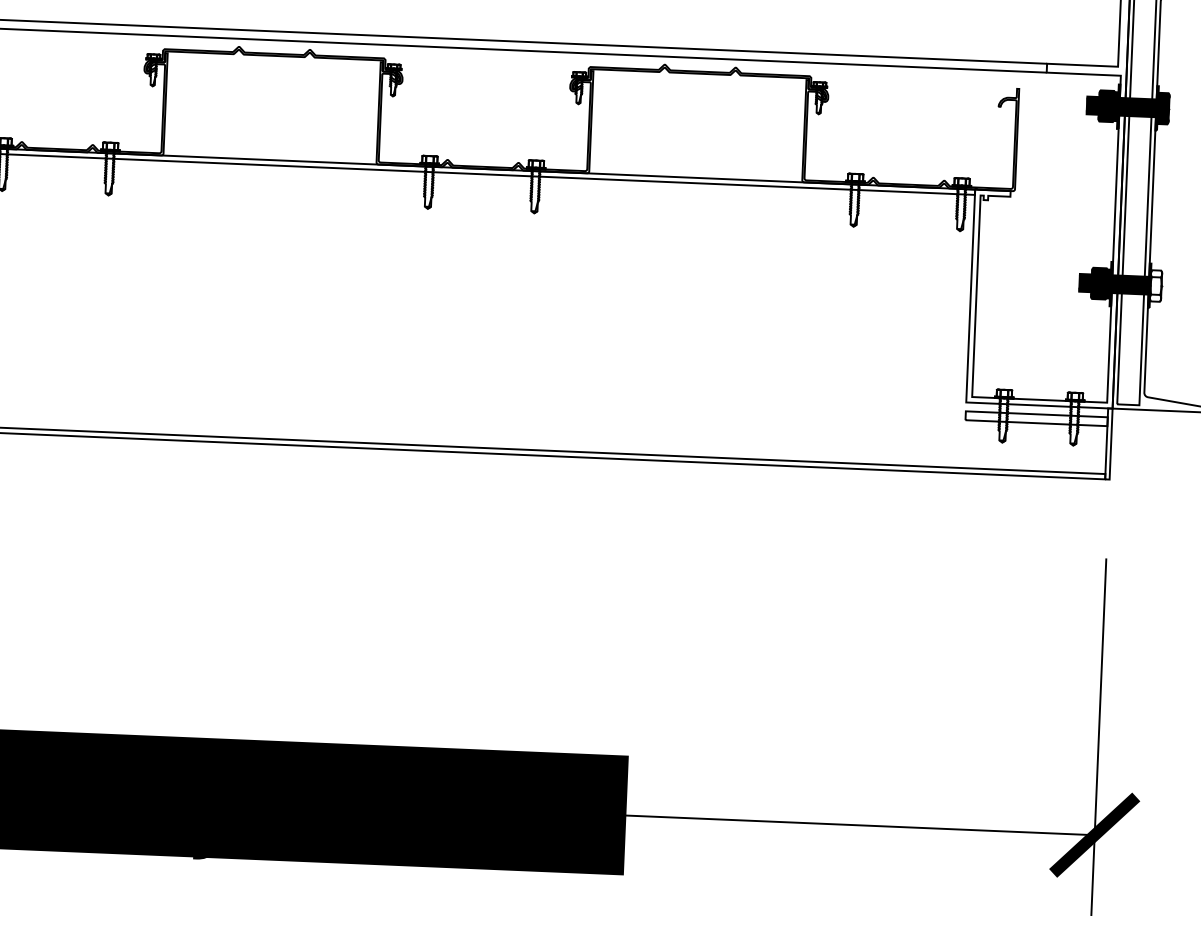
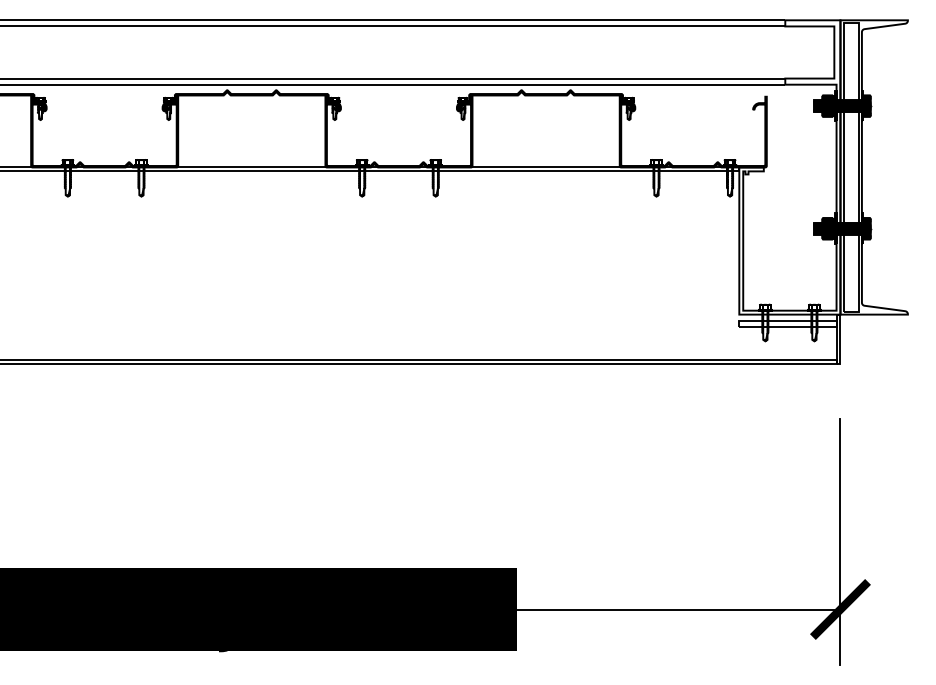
fill: (1155, 285) -> (866, 228), added

